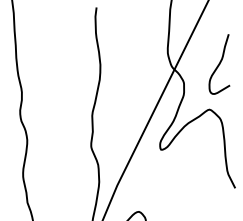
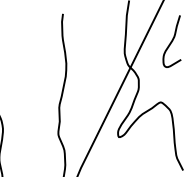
curve: (219, 64) -> (172, 41), moved

